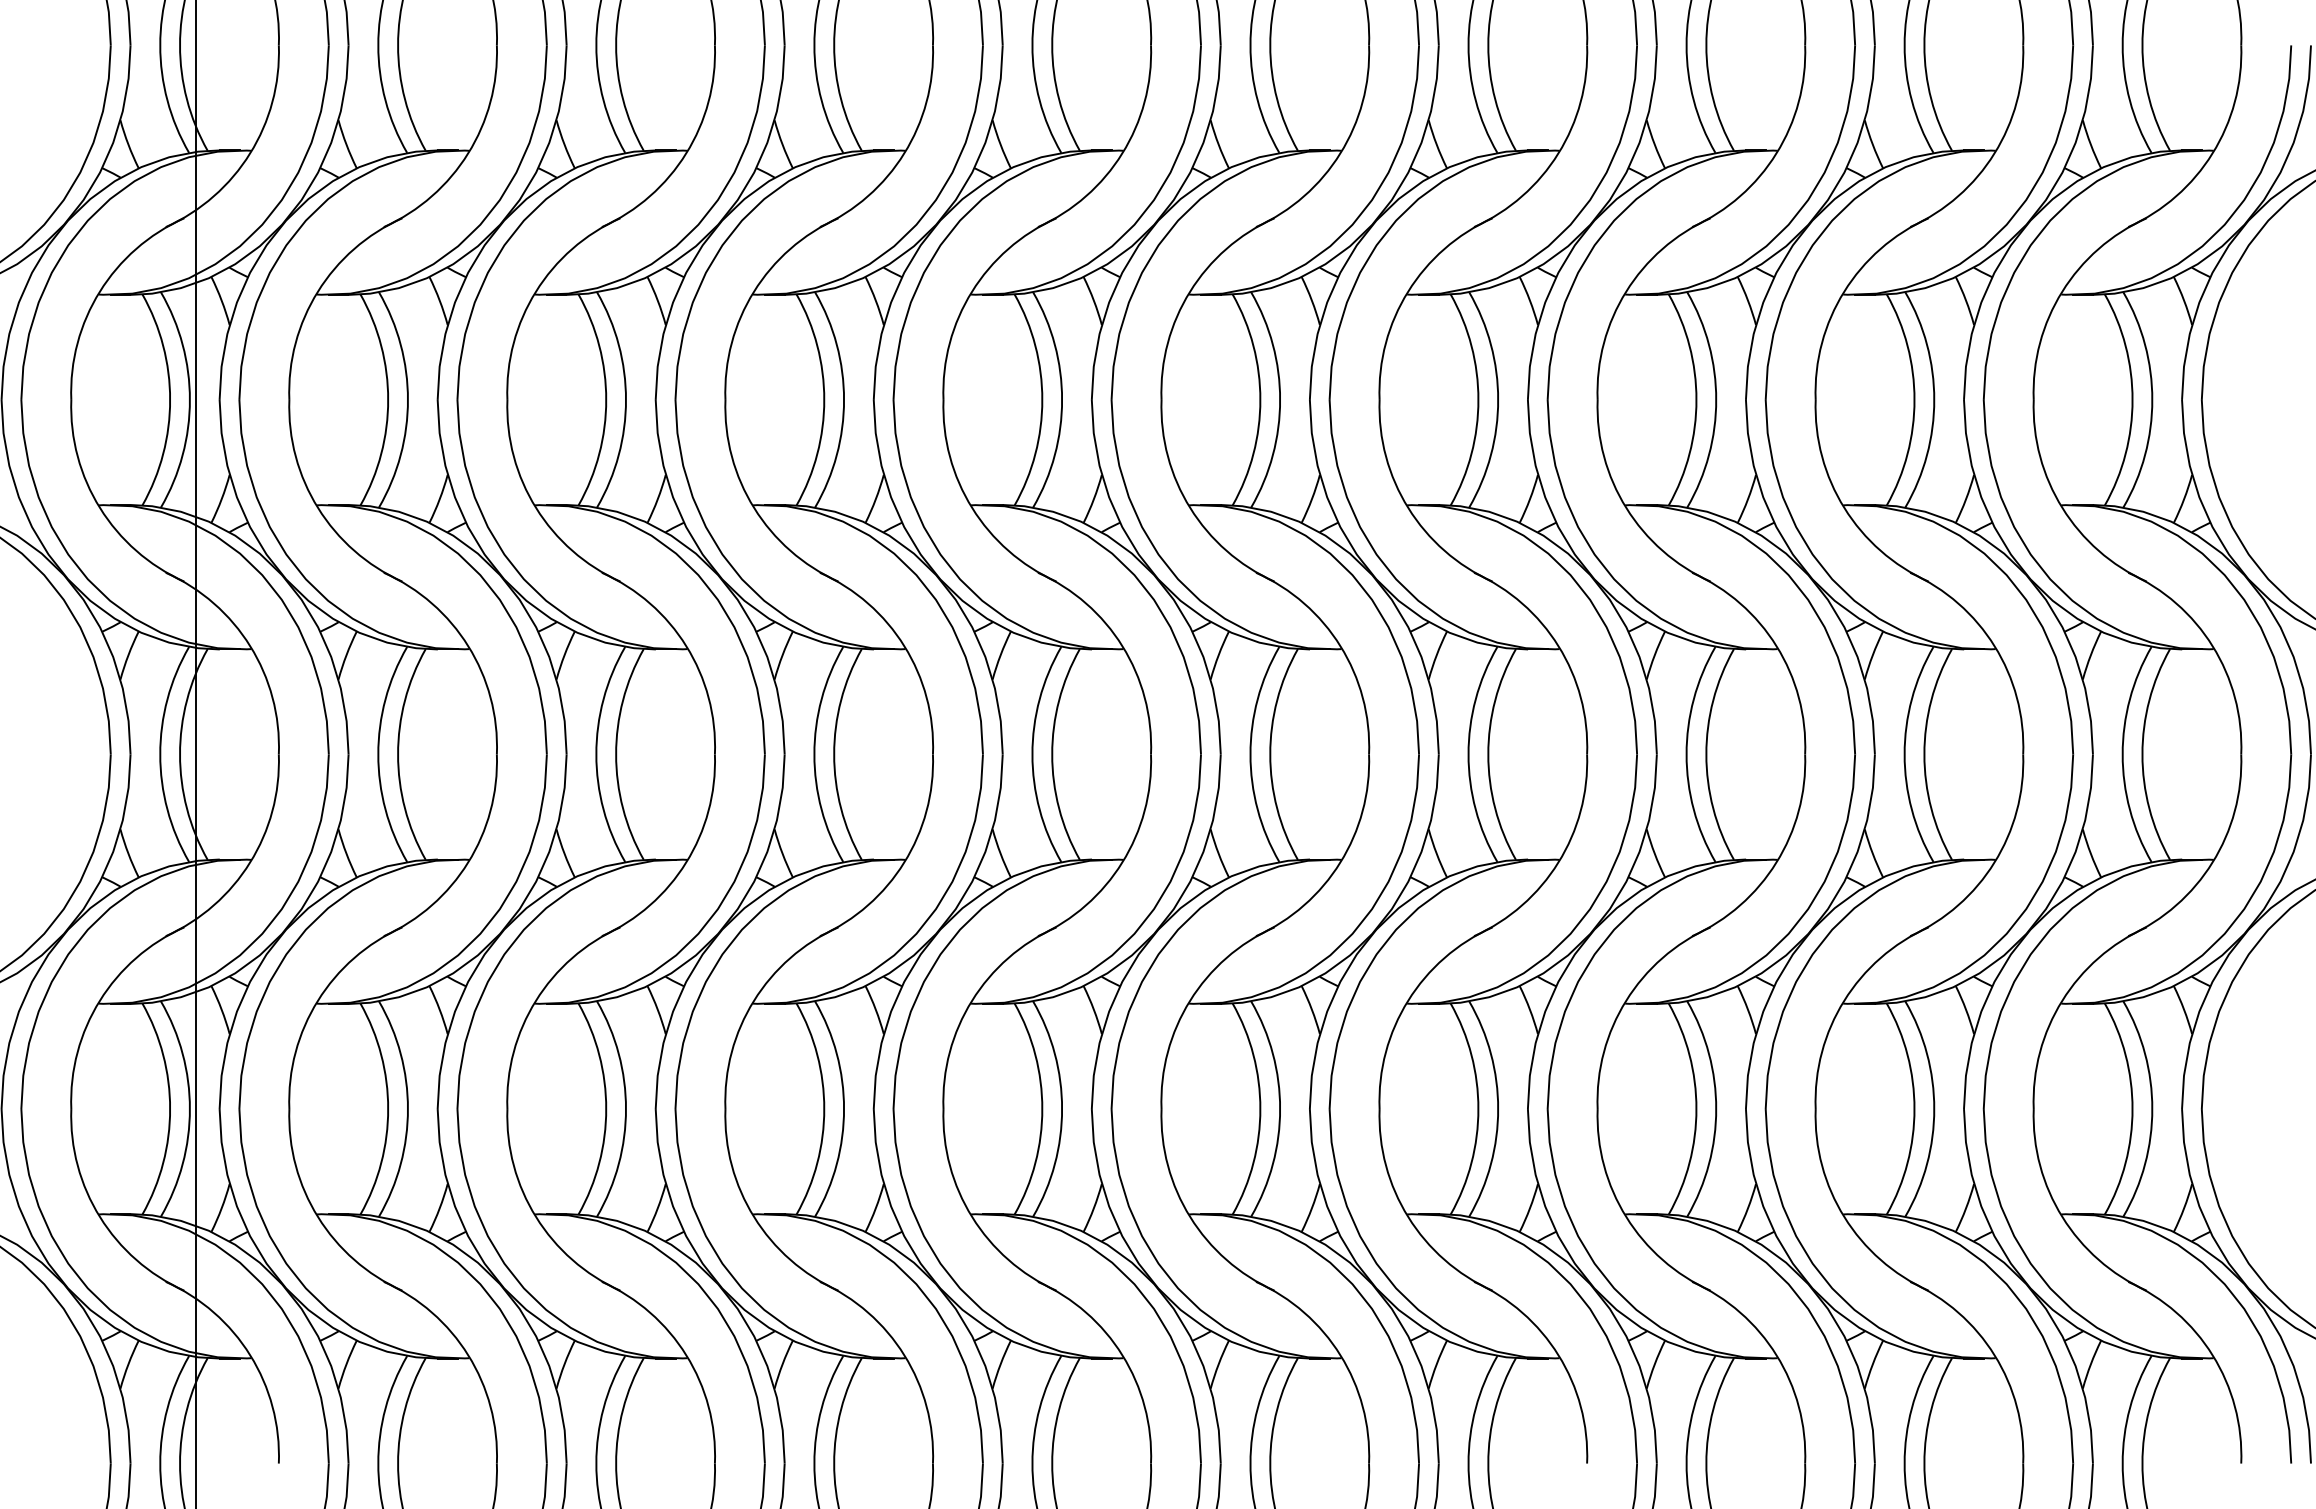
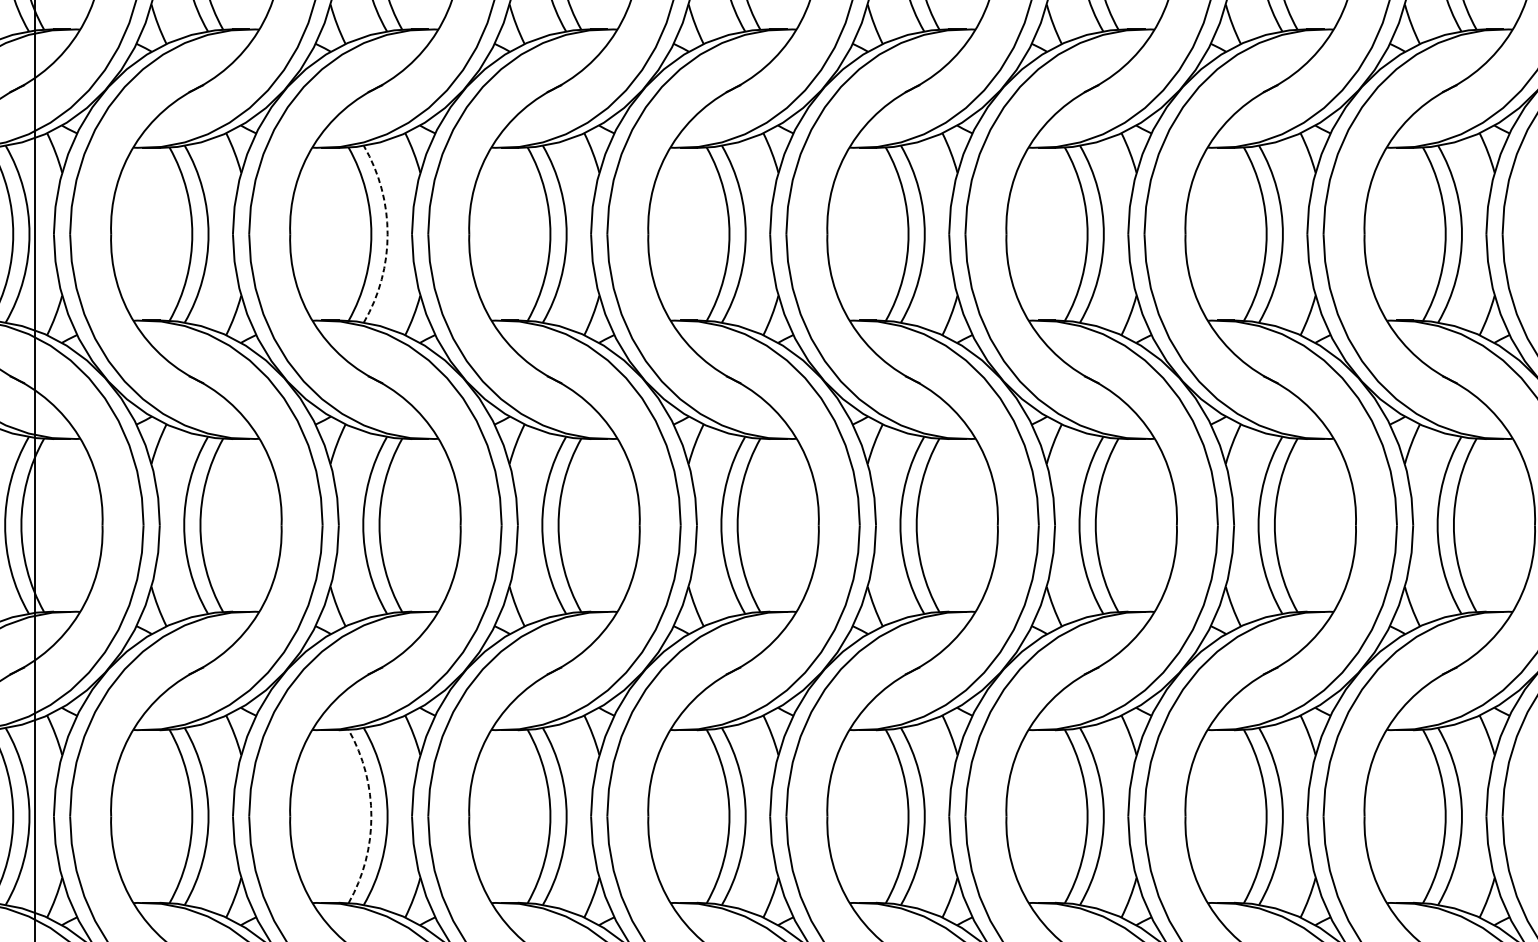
arc: (626, 399) -> (388, 233), solid -> dashed
arc: (606, 1109) -> (371, 816), solid -> dashed

